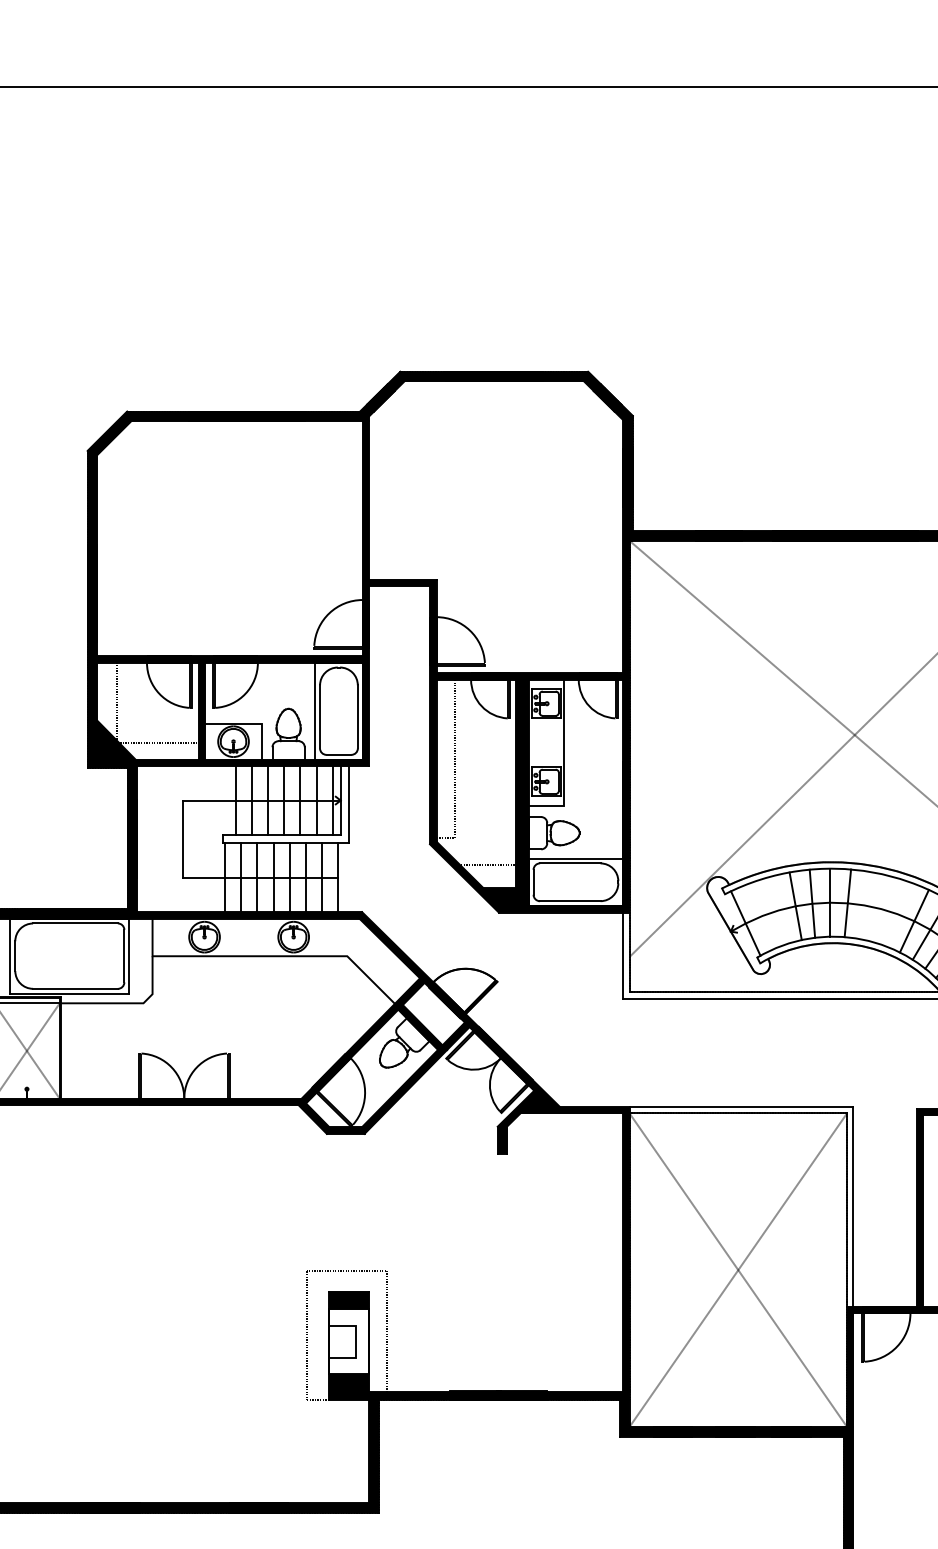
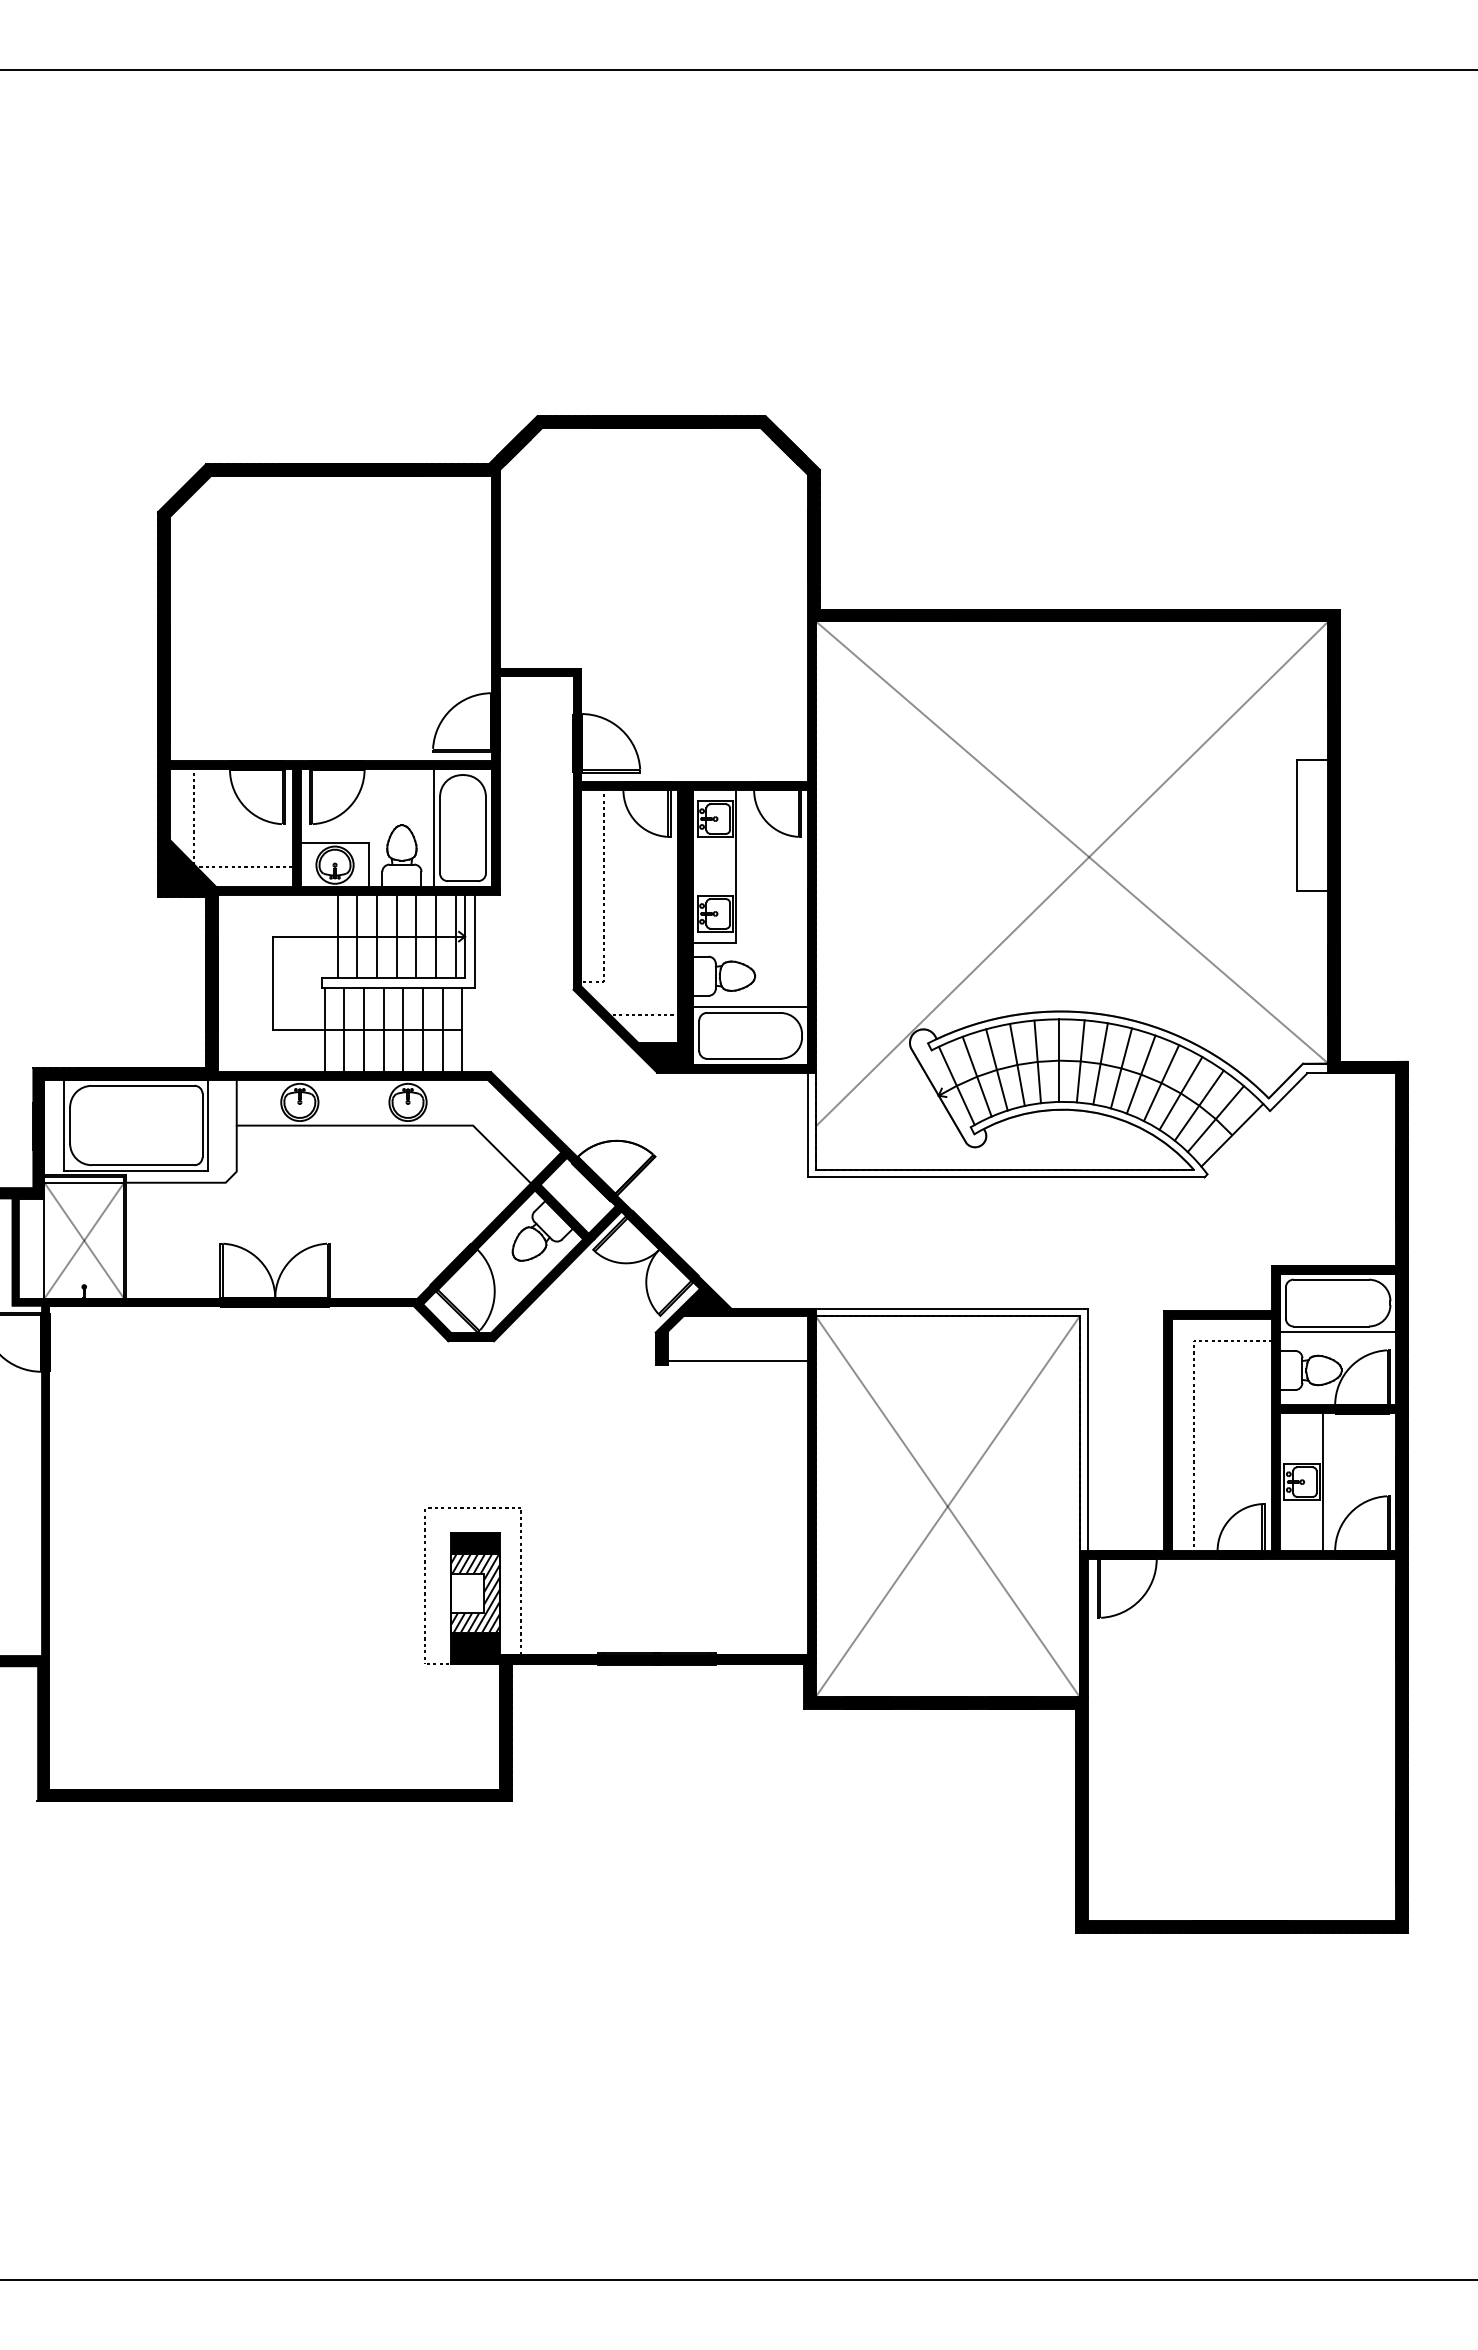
line: (864, 905) -> (1100, 1063), added
line: (881, 909) -> (1121, 1068), added
line: (778, 910) -> (996, 1069), added
line: (897, 914) -> (1140, 1074), added
line: (761, 915) -> (976, 1076), added
line: (565, 1150) -> (737, 1361), added
hatch: (348, 1341) -> (474, 1593), added

